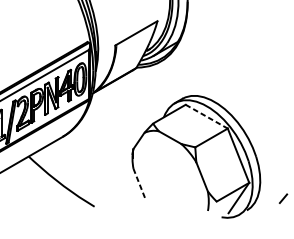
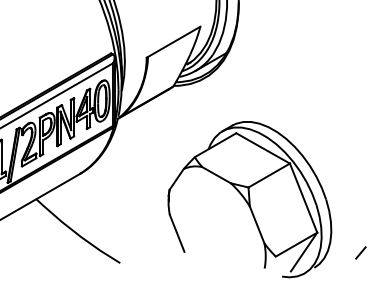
line: (207, 116) -> (263, 148), dashed -> solid
line: (139, 183) -> (177, 233), dashed -> solid

